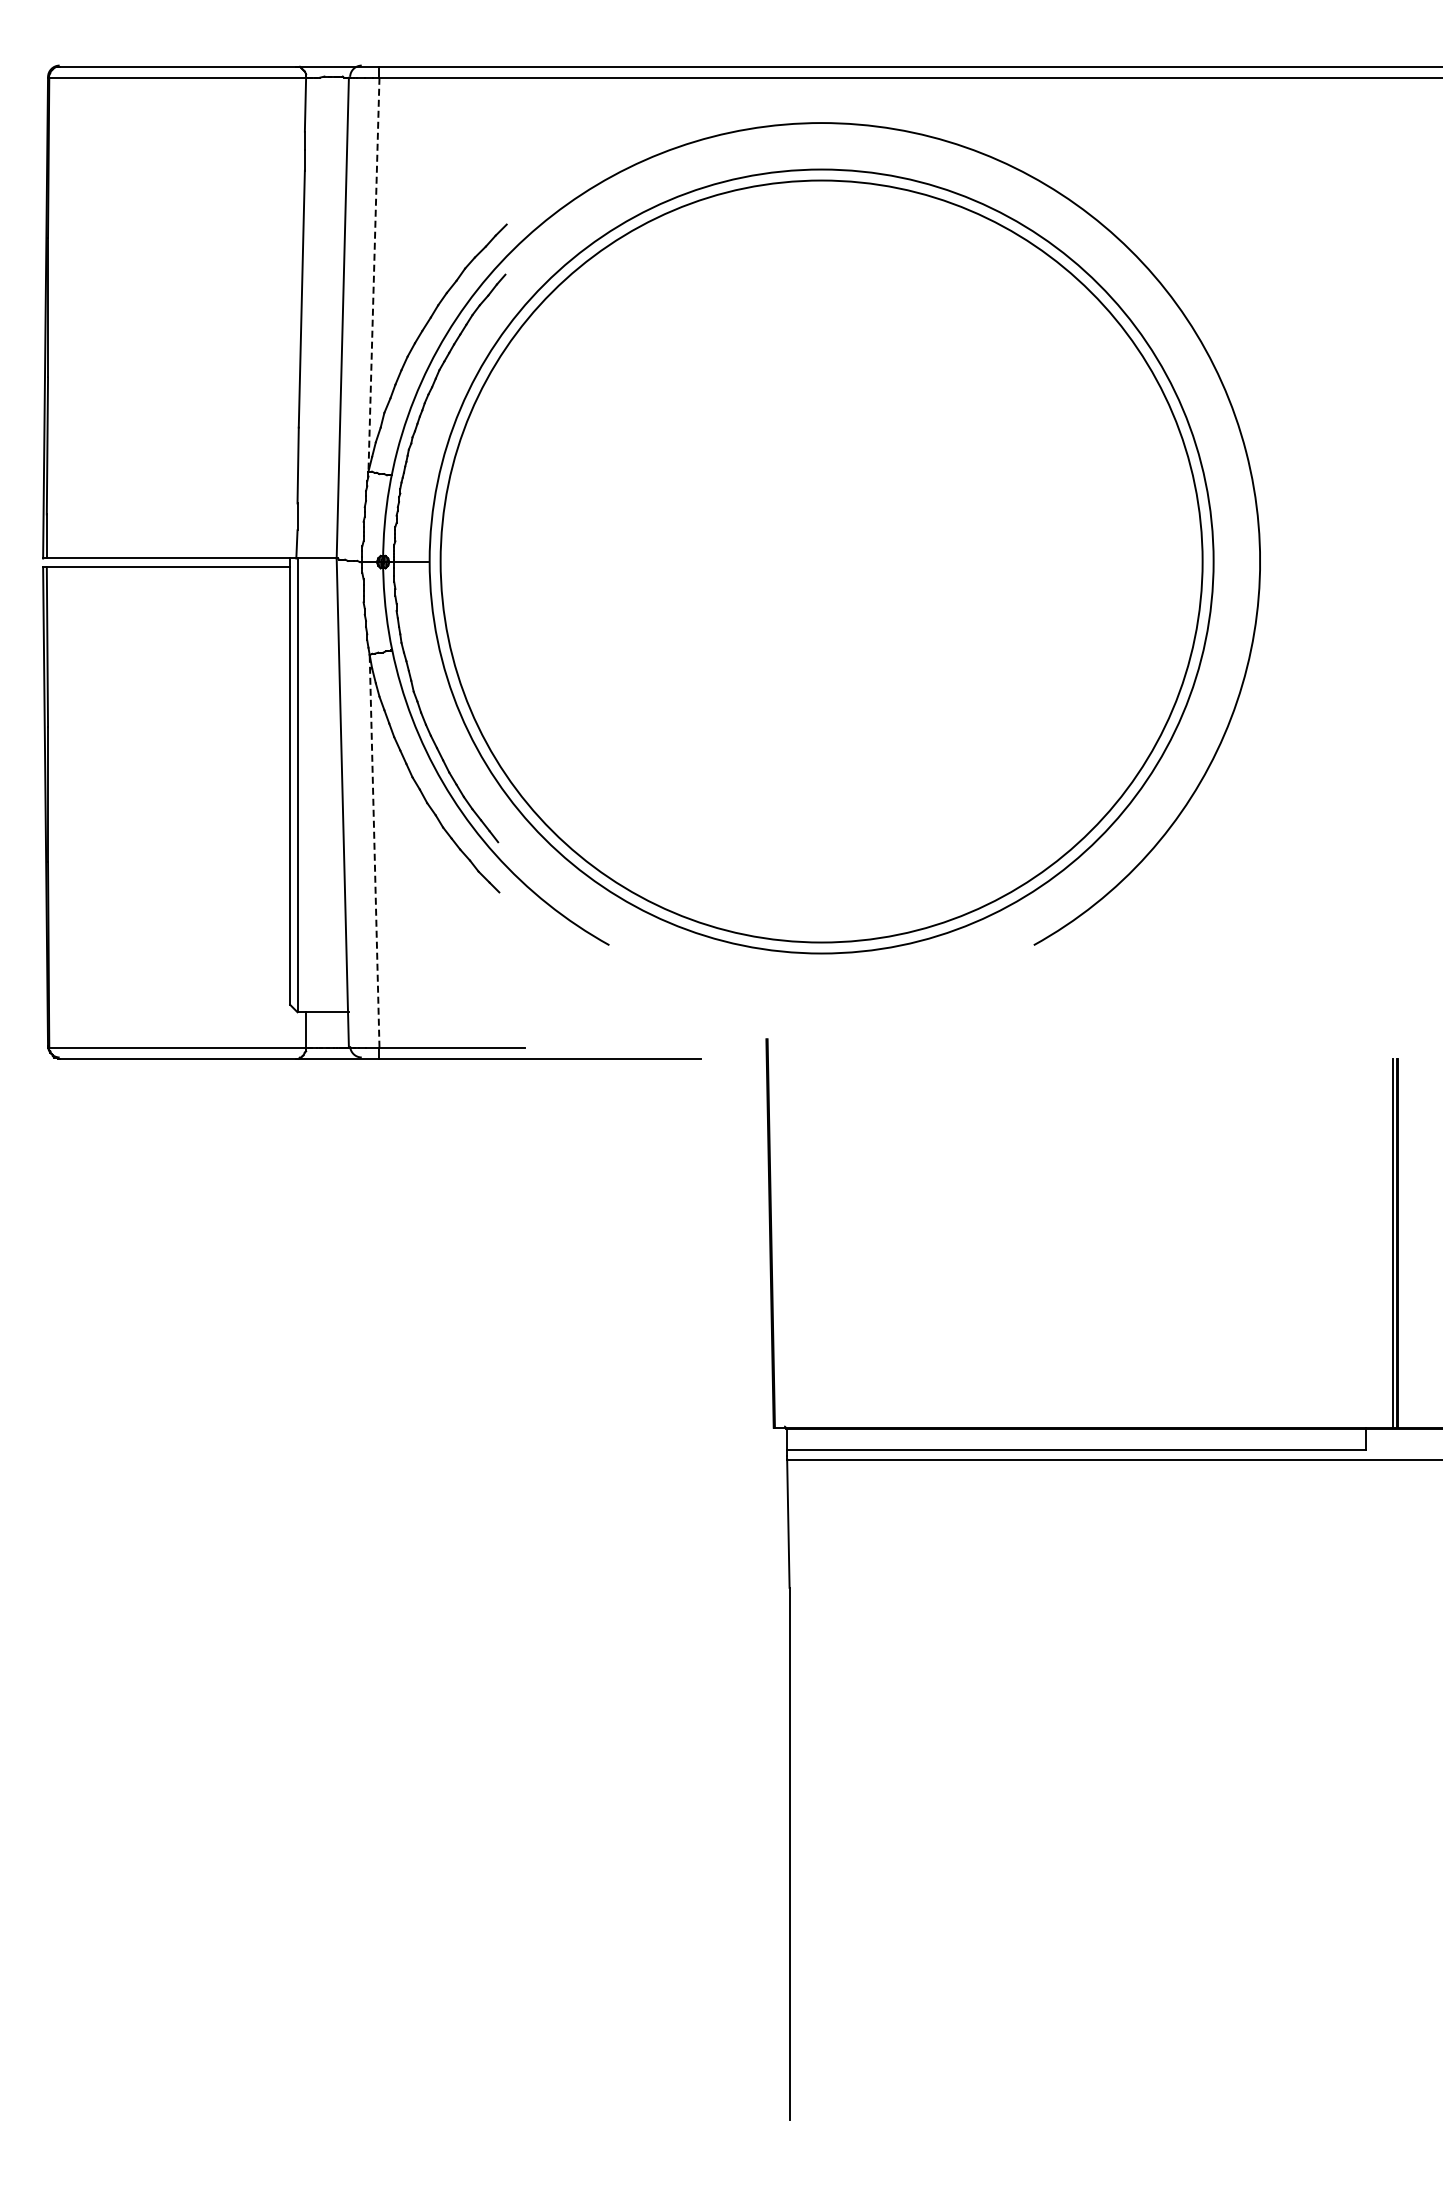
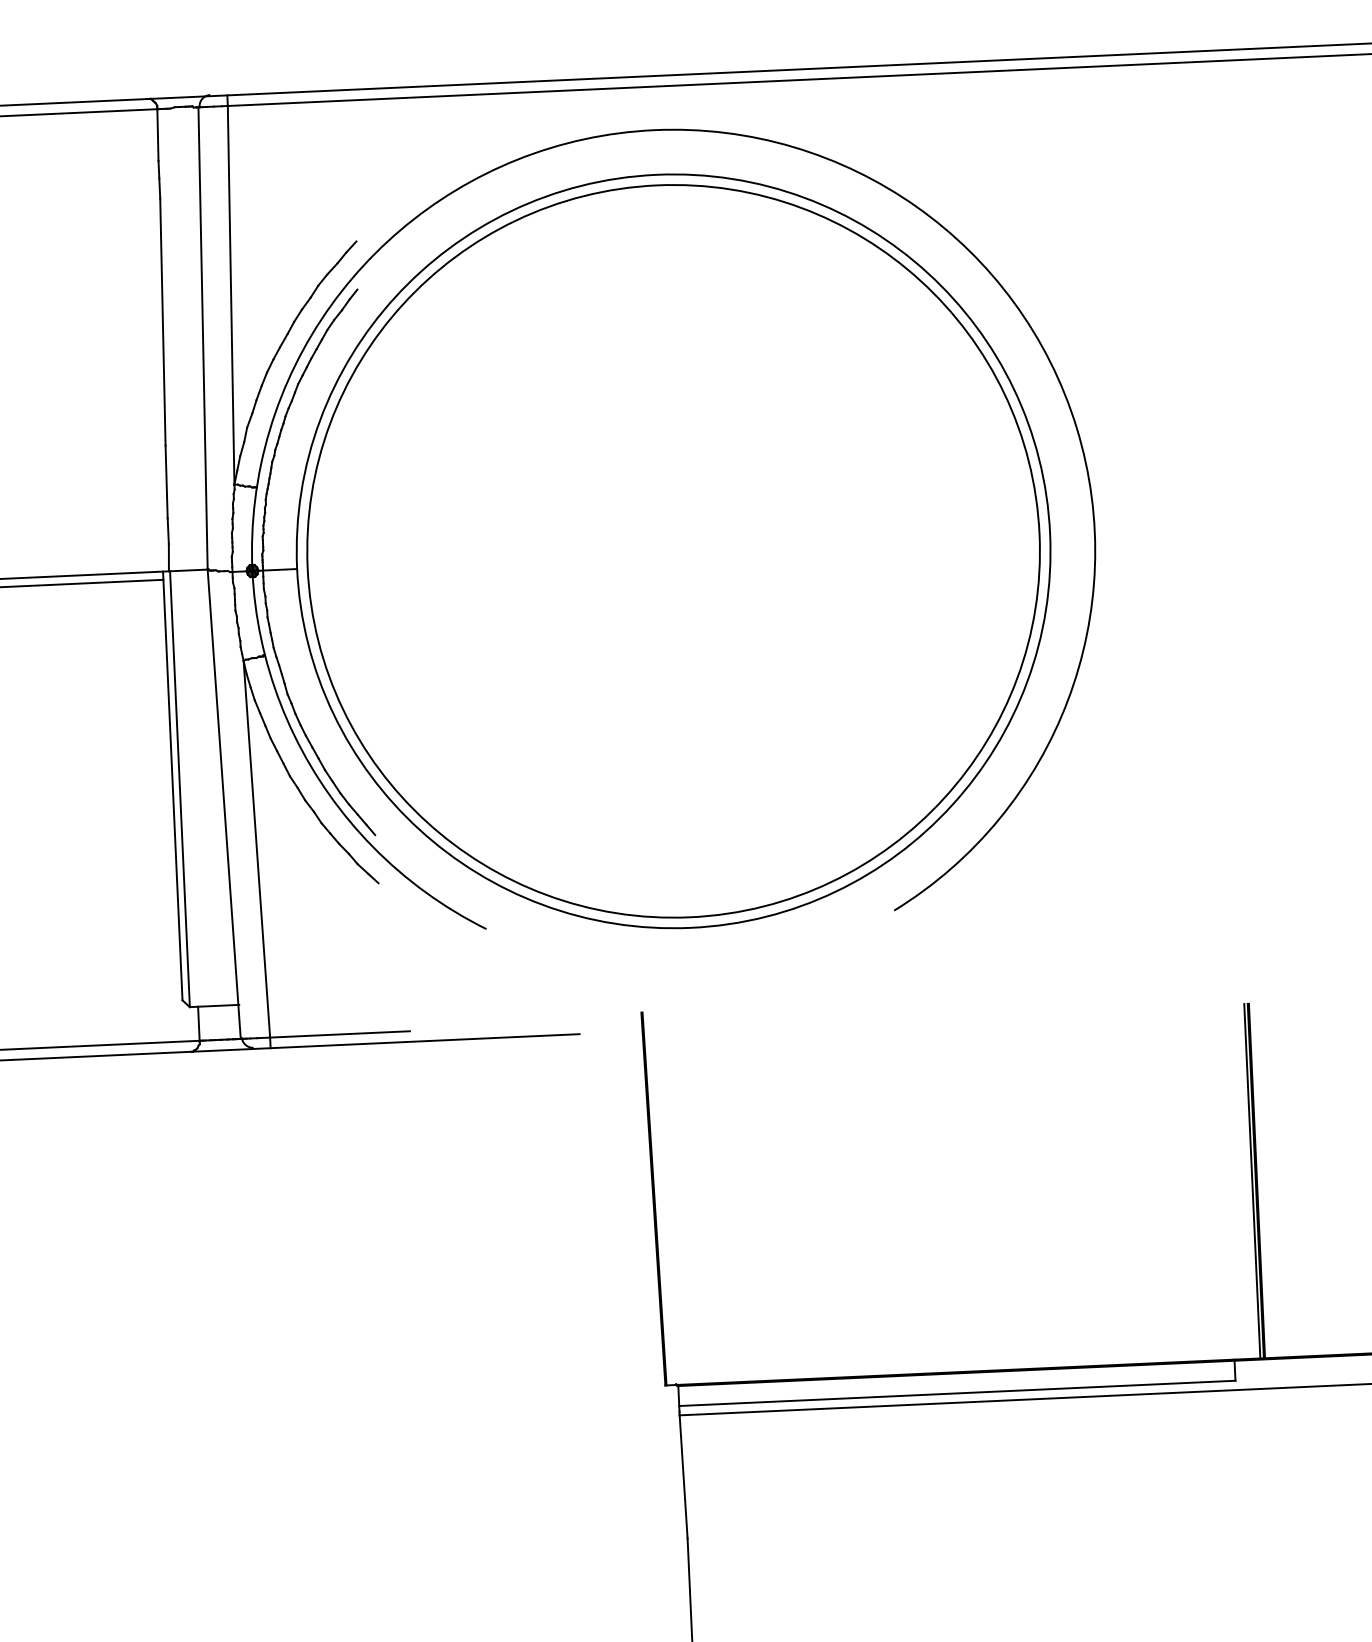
line: (373, 275) -> (230, 296), dashed -> solid
line: (374, 850) -> (256, 848), dashed -> solid

